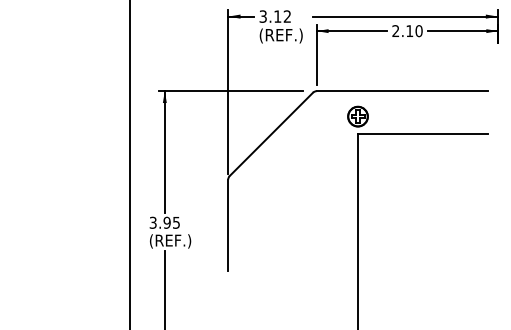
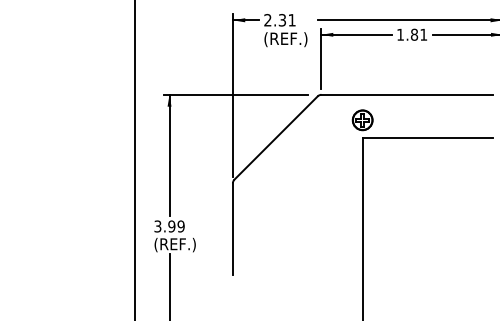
text: (274, 16) -> (279, 20), 3.12 -> 2.31
text: (407, 31) -> (412, 35), 2.10 -> 1.81
text: (176, 222) -> (181, 226), 3.95 -> 3.99

